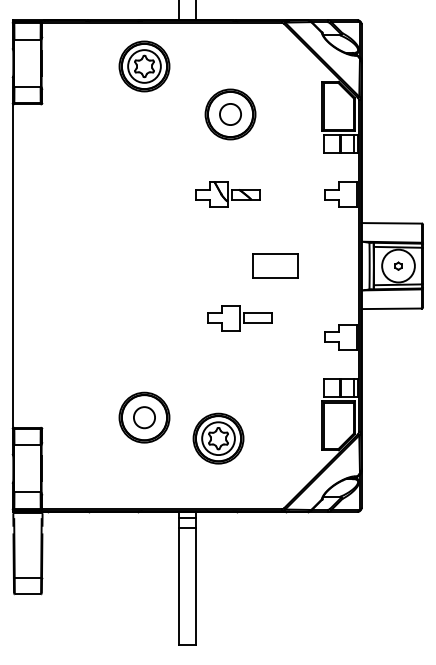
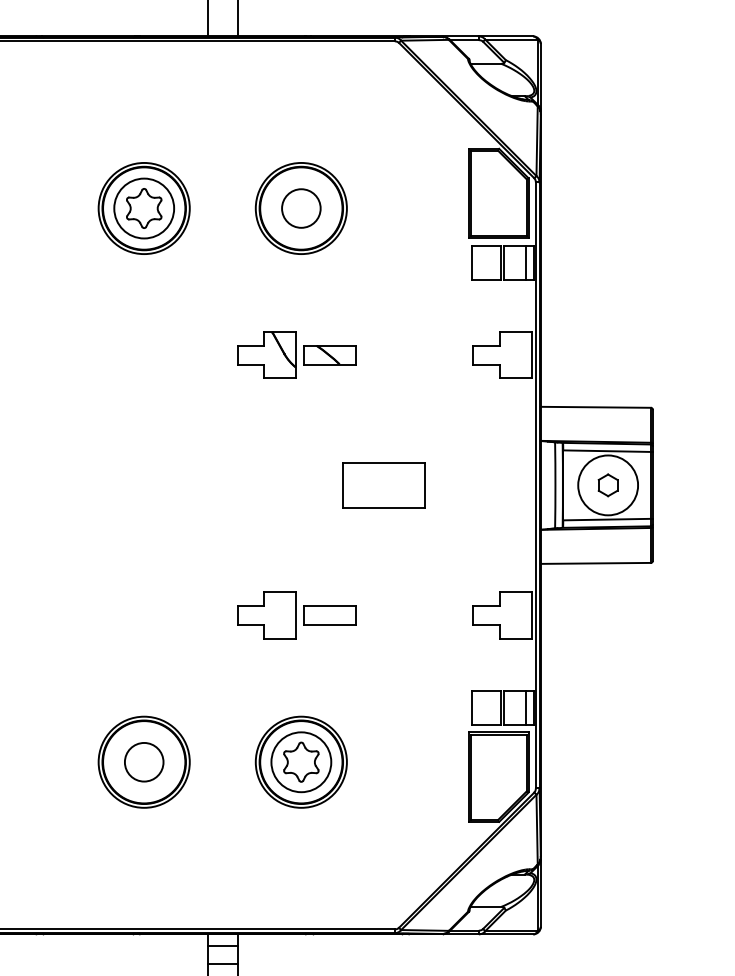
part: (144, 66) -> (144, 208), moved
part: (398, 266) -> (608, 486), size x1.67
part: (239, 318) -> (295, 615), moved
part: (218, 438) -> (301, 761), moved

